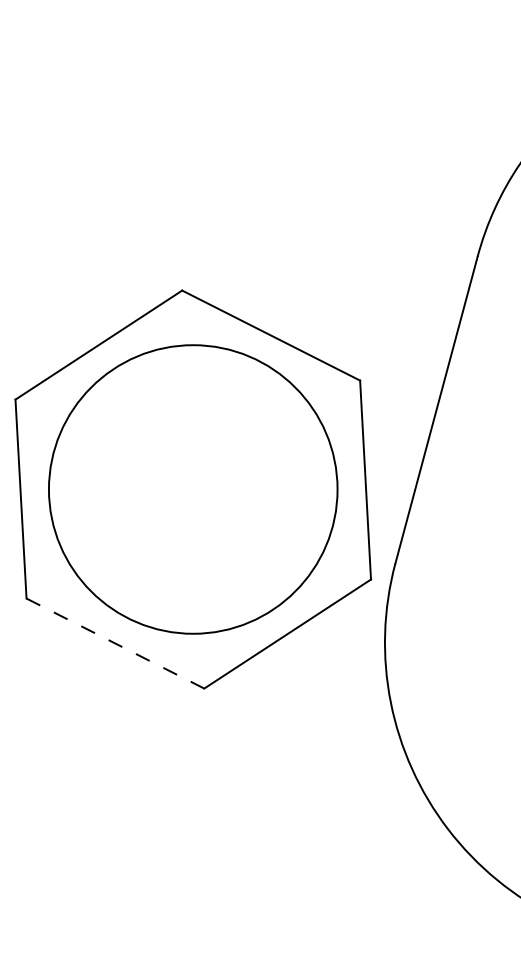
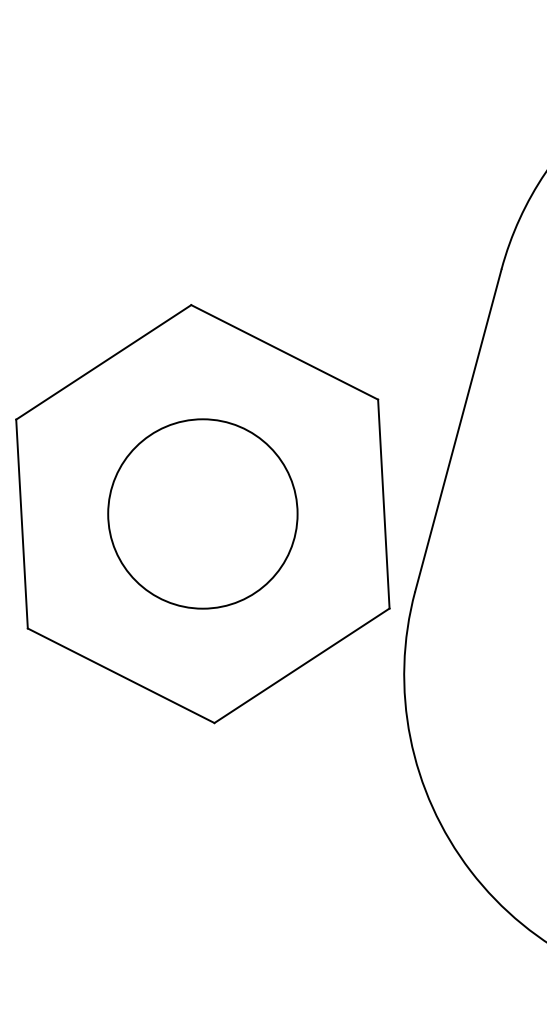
circle: (192, 489) -> (202, 513), size x0.62
line: (115, 643) -> (121, 675), dashed -> solid

